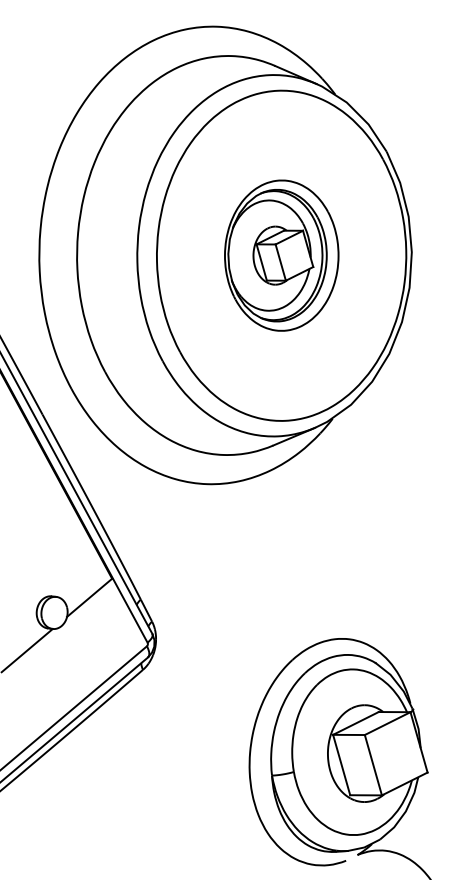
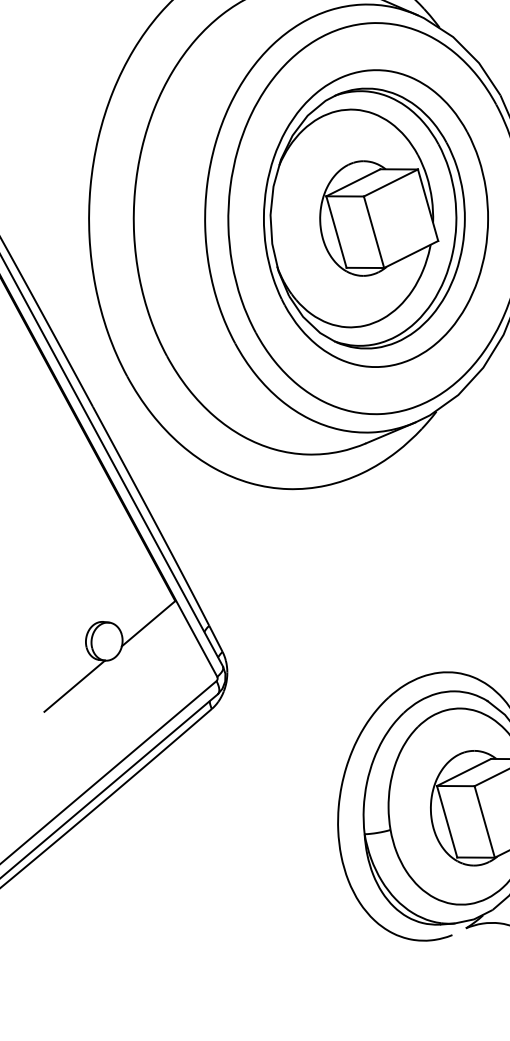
part: (281, 255) -> (375, 218), size x1.67

